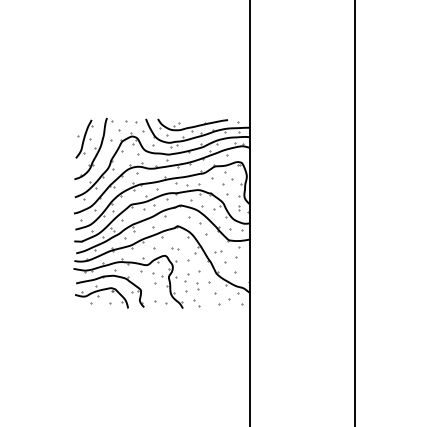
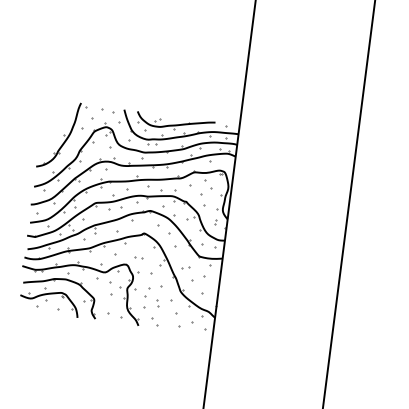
part: (84, 138) -> (53, 122), removed

